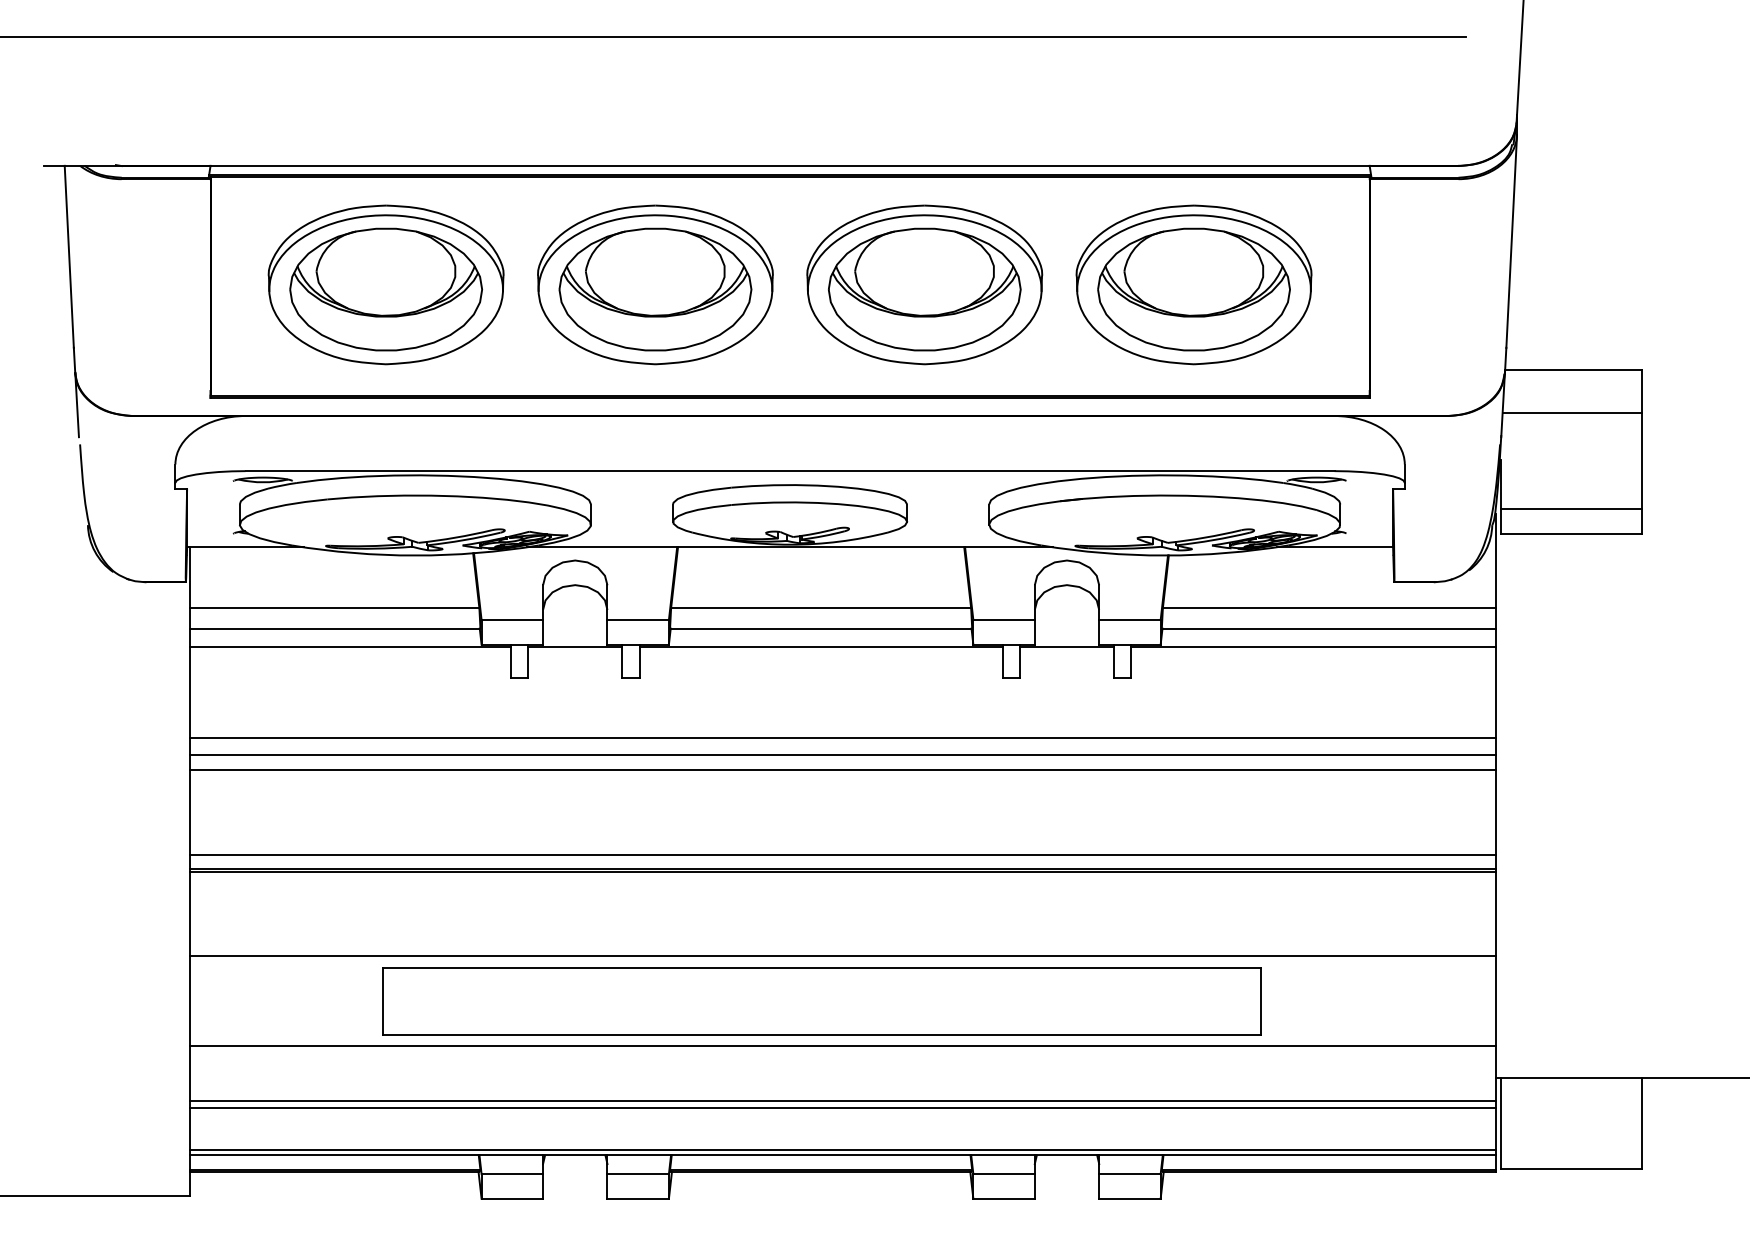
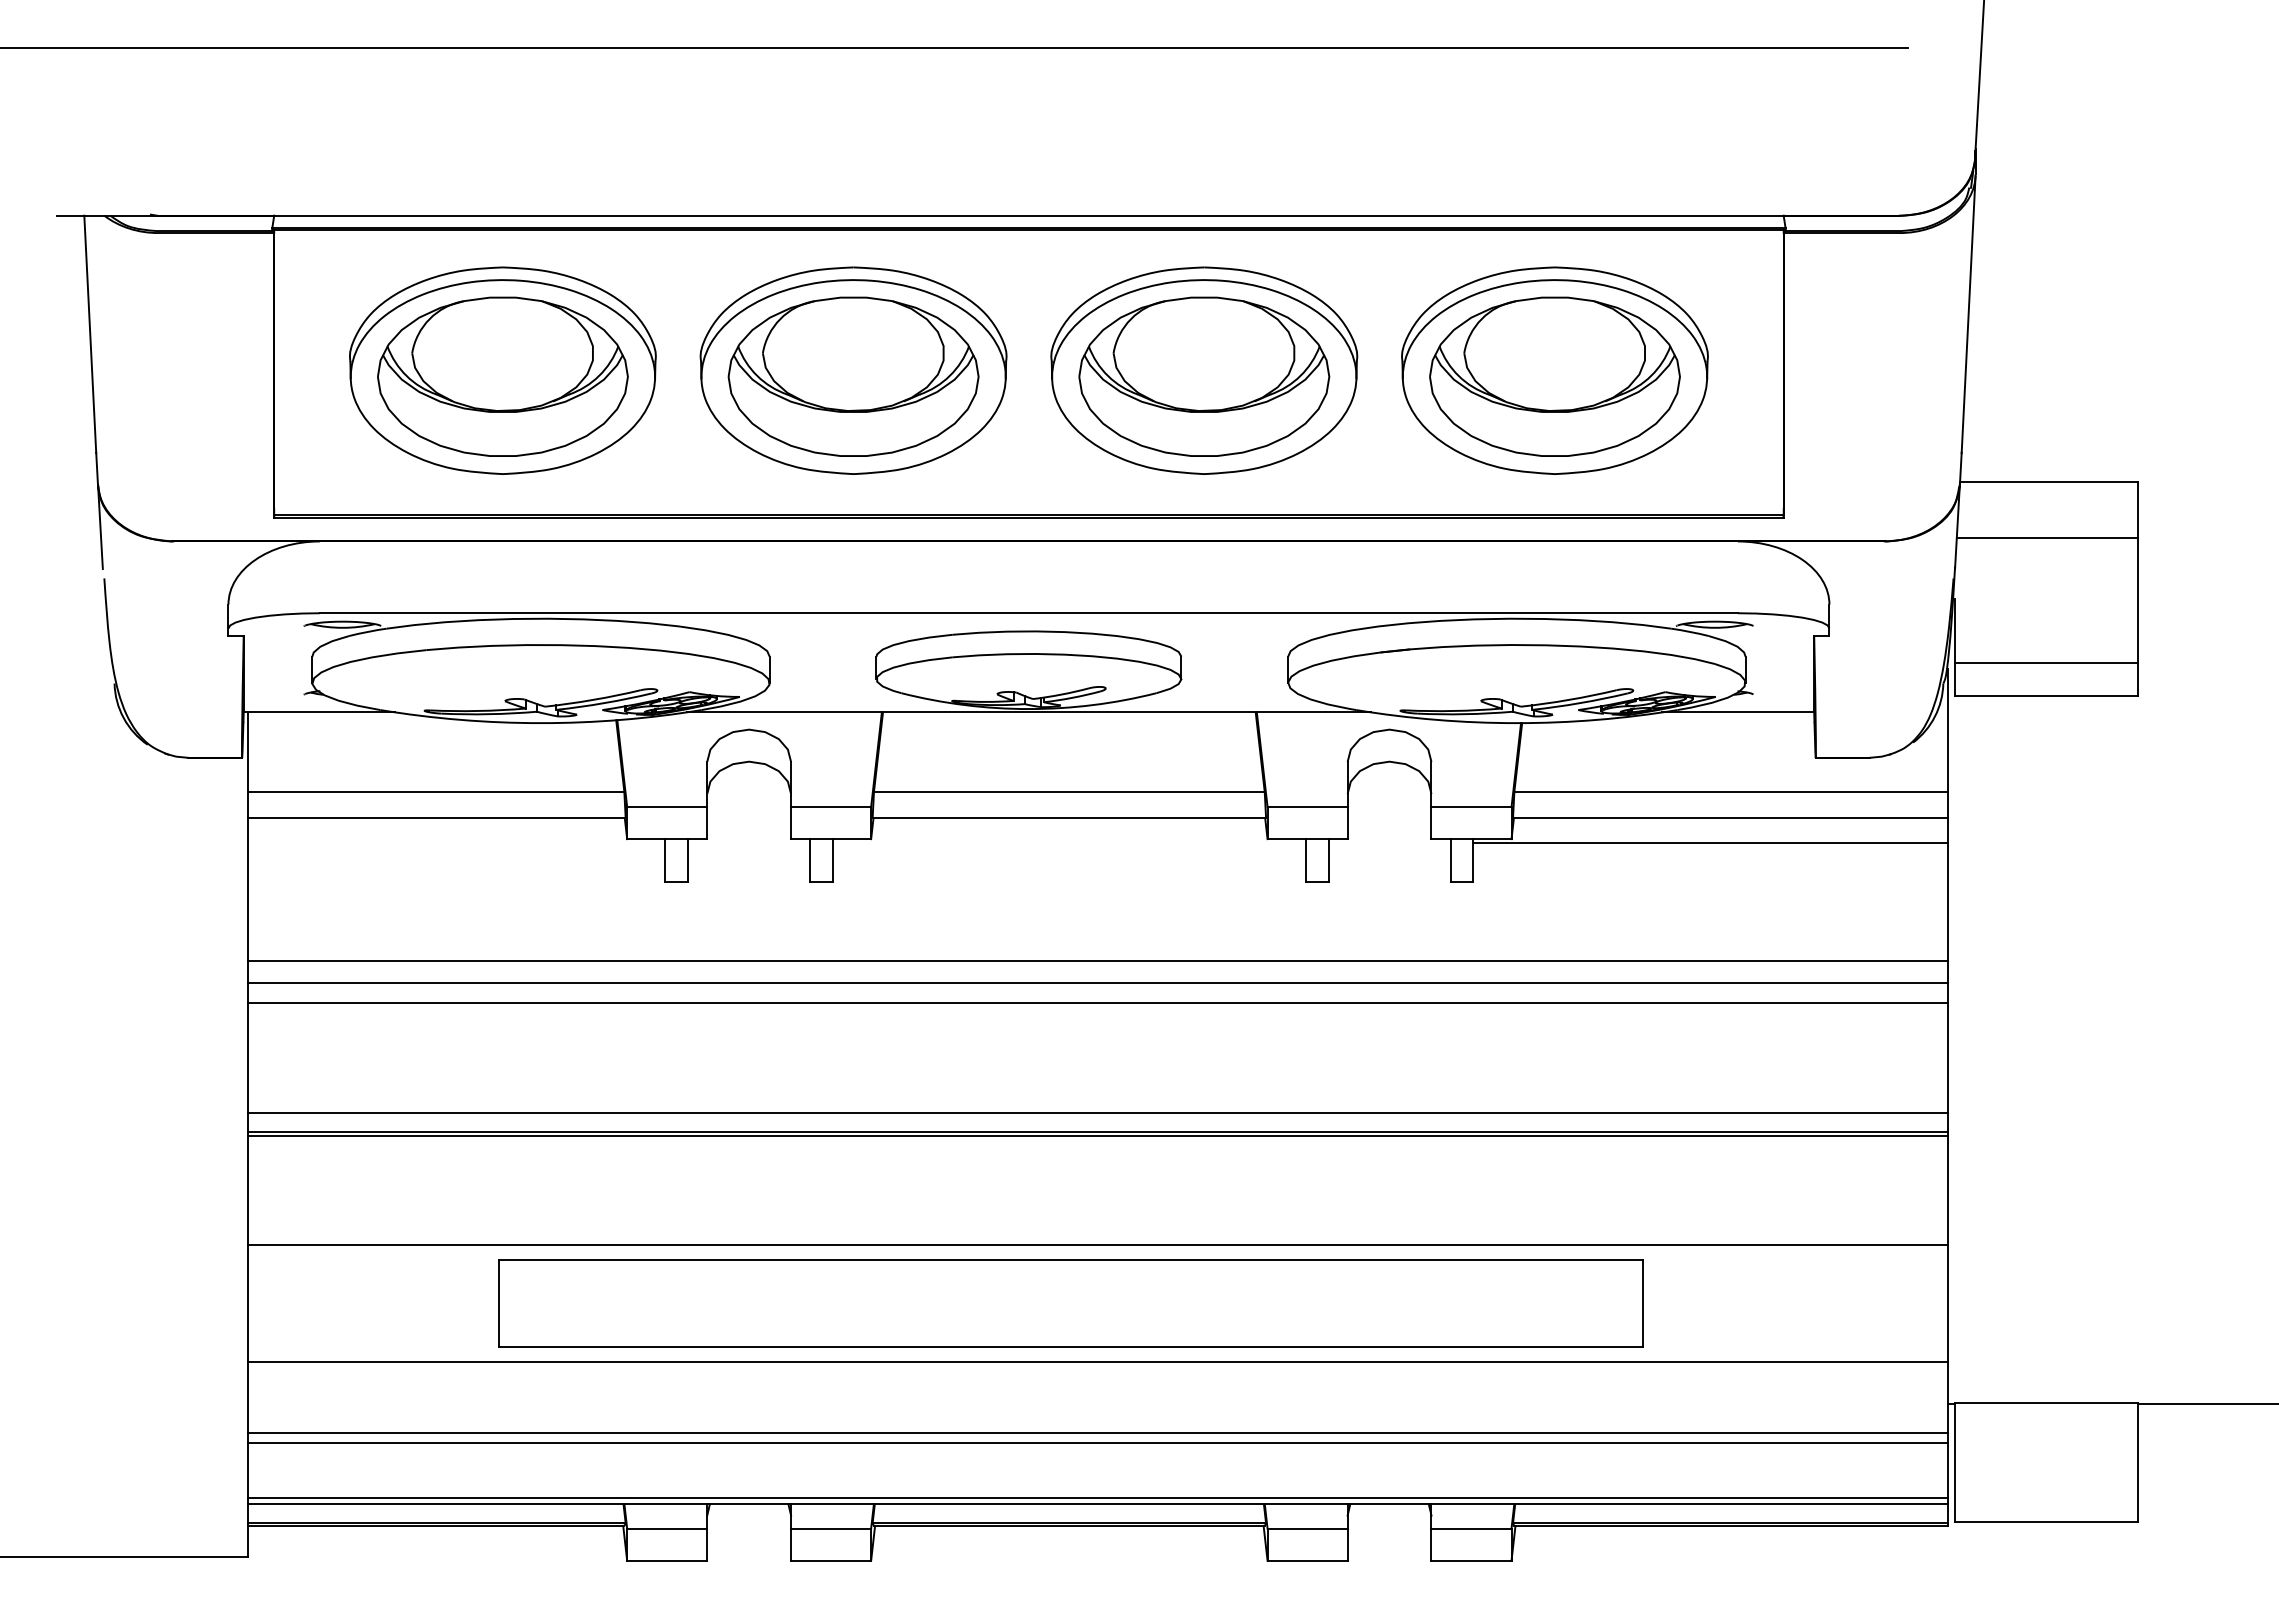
line: (350, 647) -> (456, 842), removed
line: (575, 647) -> (749, 842), removed
line: (821, 647) -> (1069, 842), removed
line: (1066, 647) -> (1389, 842), removed

